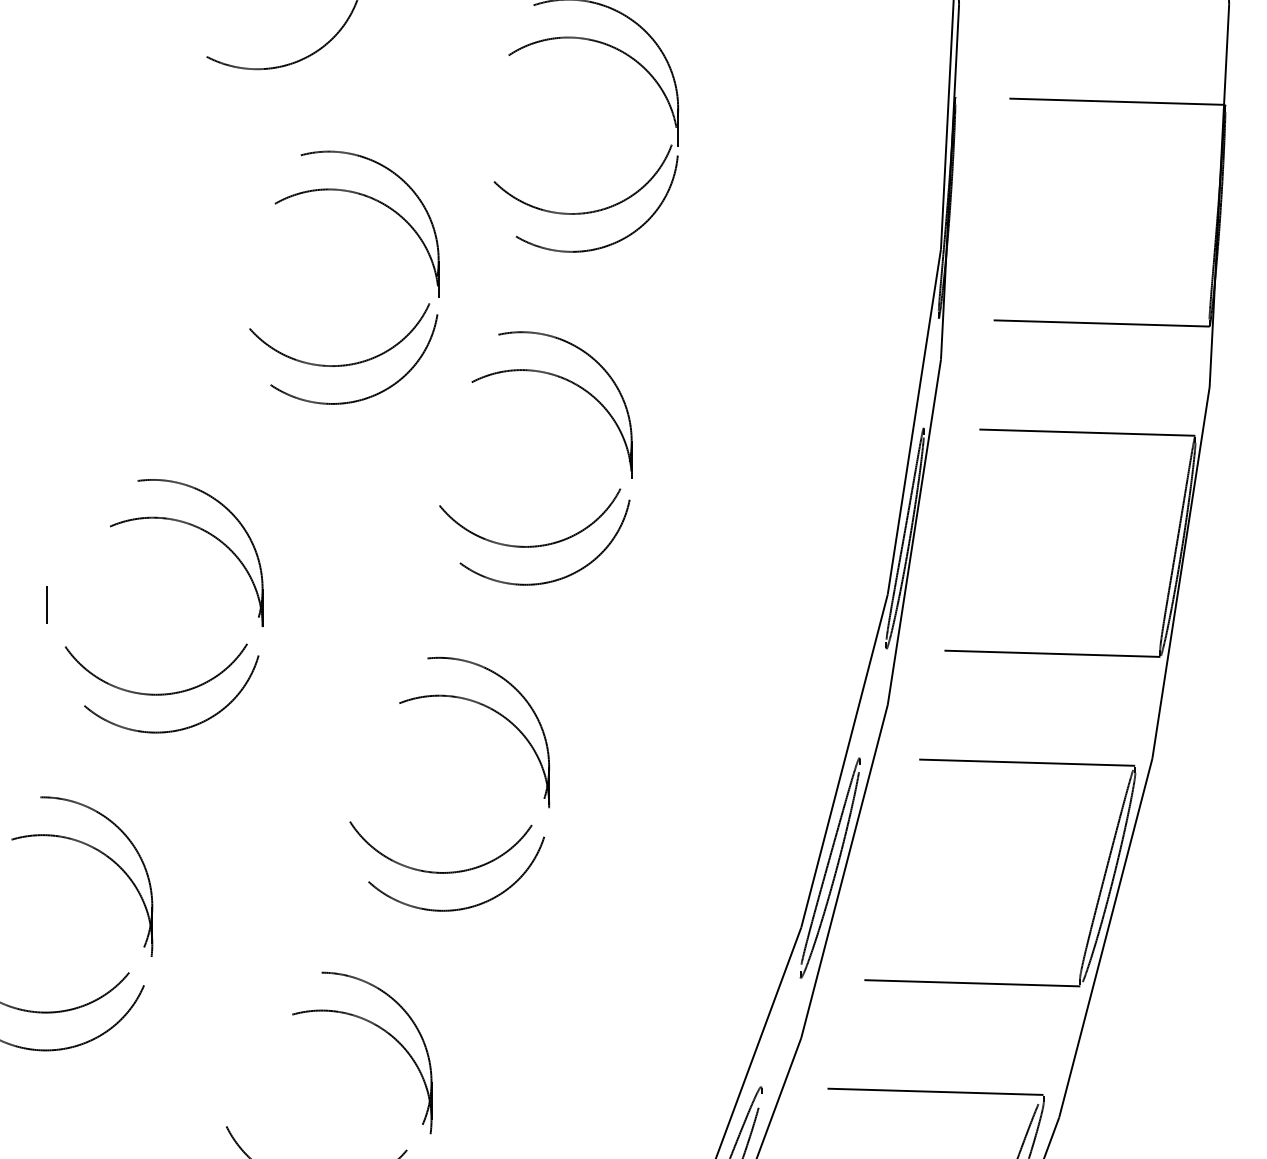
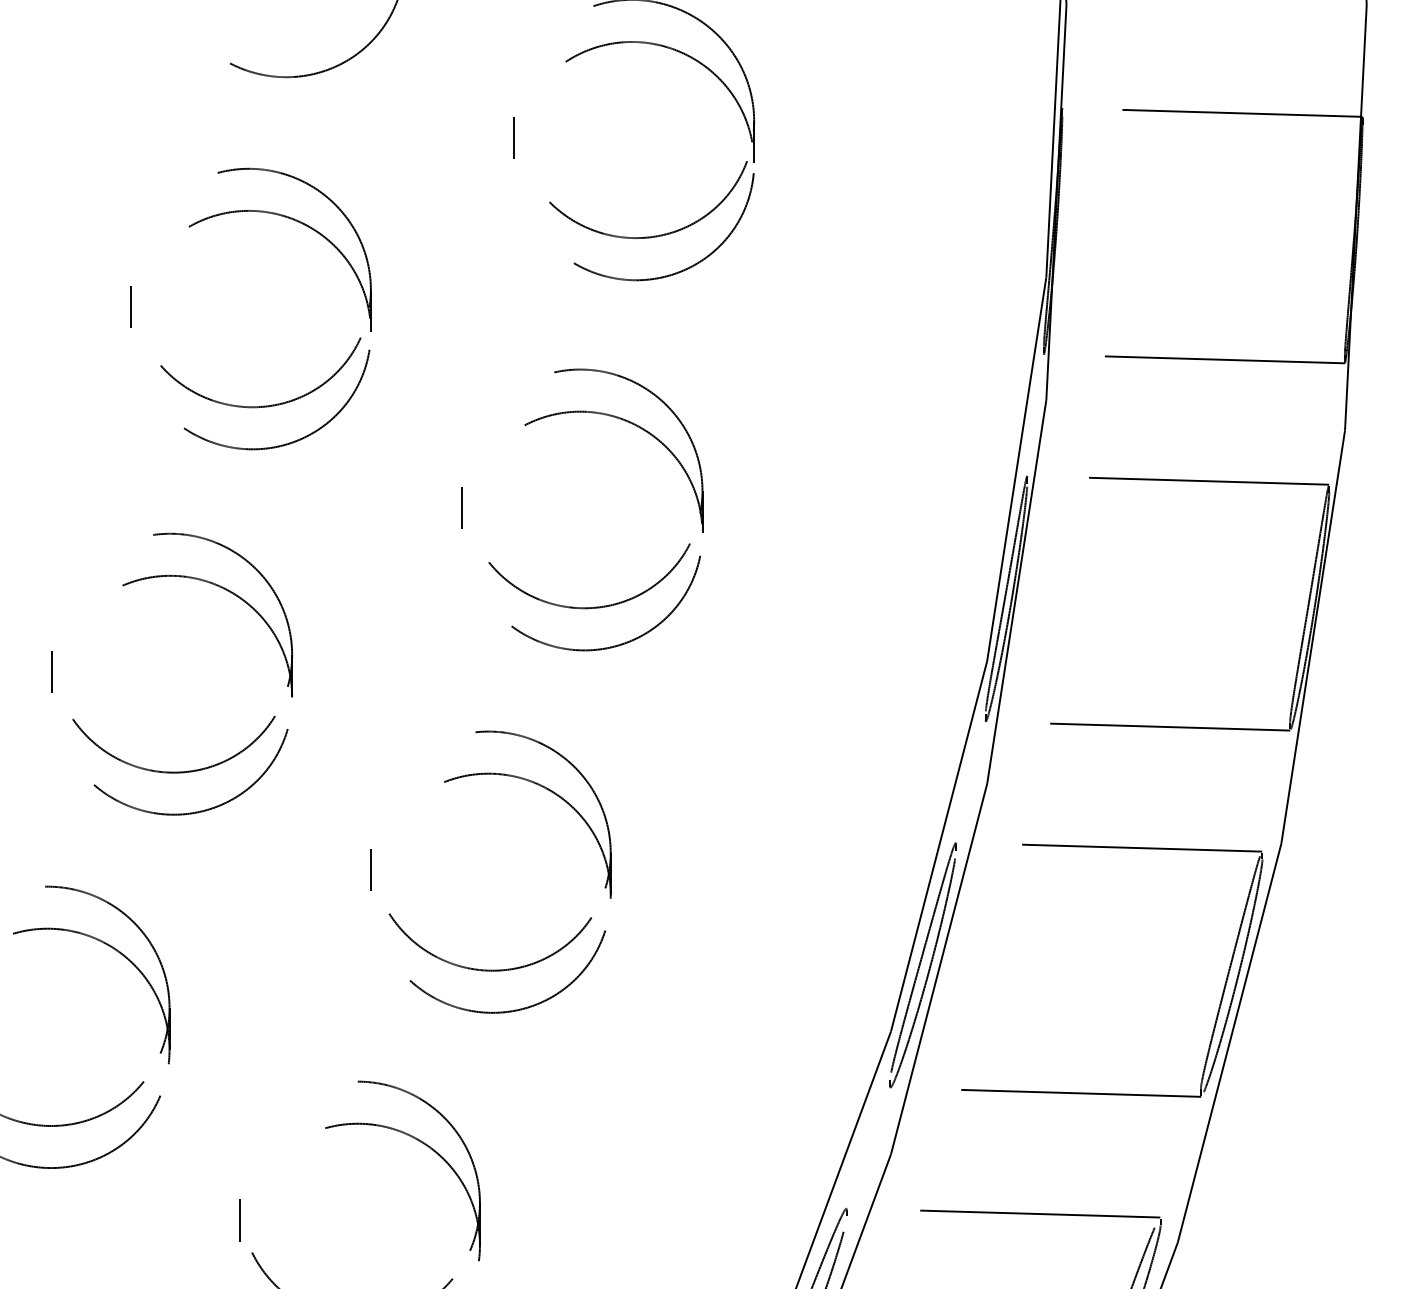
line: (461, 123) -> (513, 137), added
part: (390, 209) -> (317, 233), moved
line: (117, 276) -> (130, 307), added
line: (415, 456) -> (462, 507), added
line: (333, 782) -> (370, 870), added
line: (215, 1097) -> (239, 1220), added

